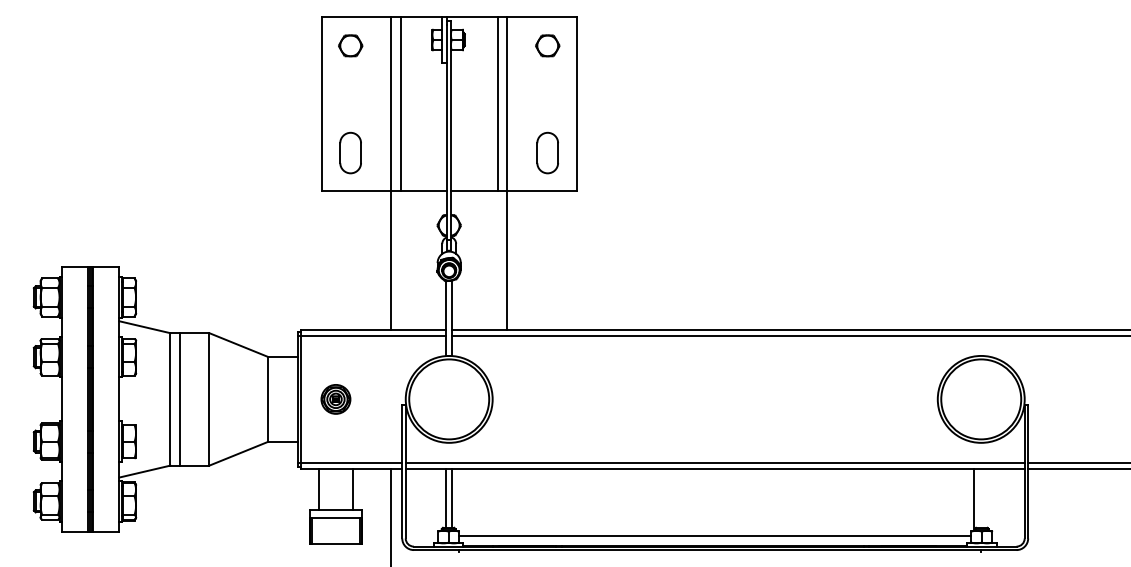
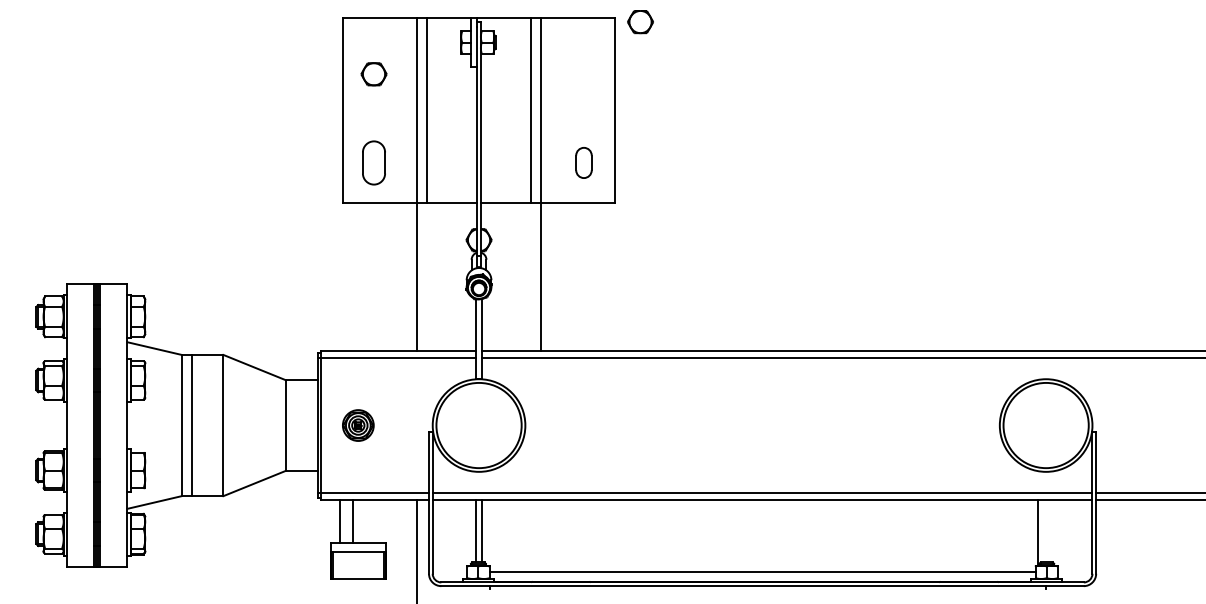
part: (350, 45) -> (373, 73), moved
part: (547, 45) -> (640, 21), moved
part: (547, 152) -> (583, 162), size x0.7
line: (353, 488) -> (353, 520), moved

